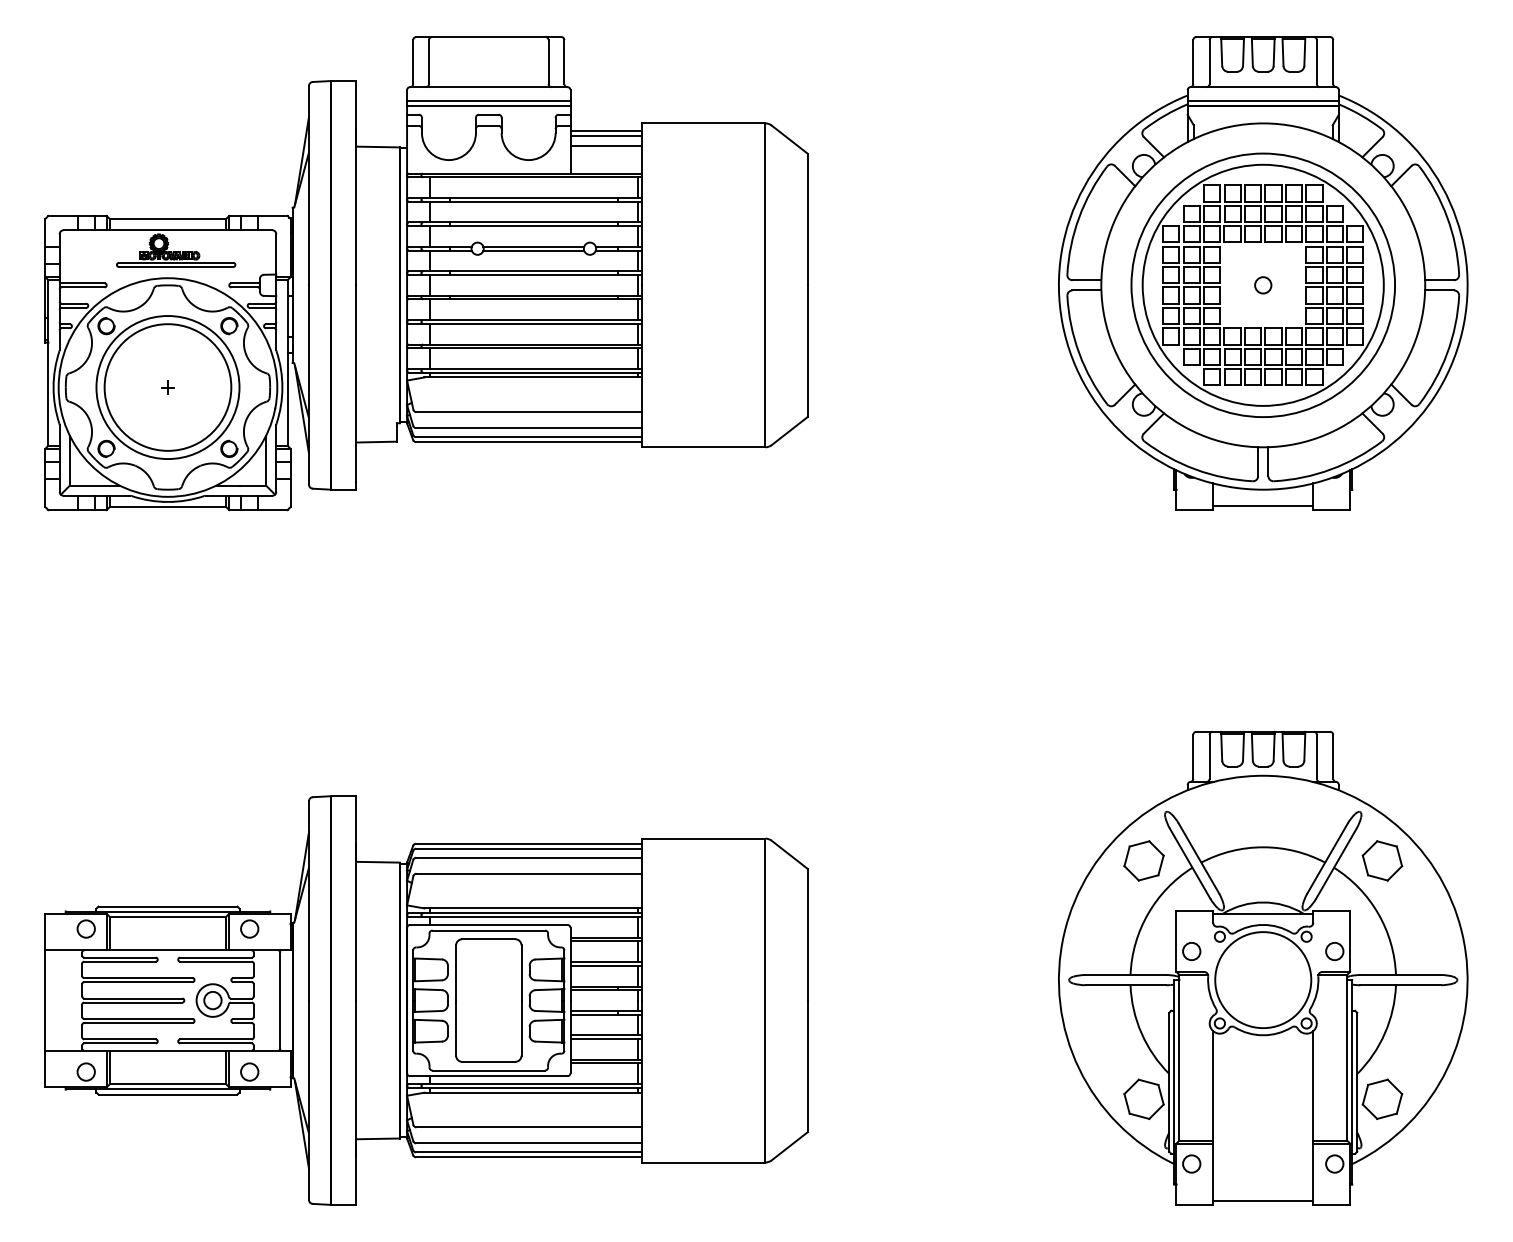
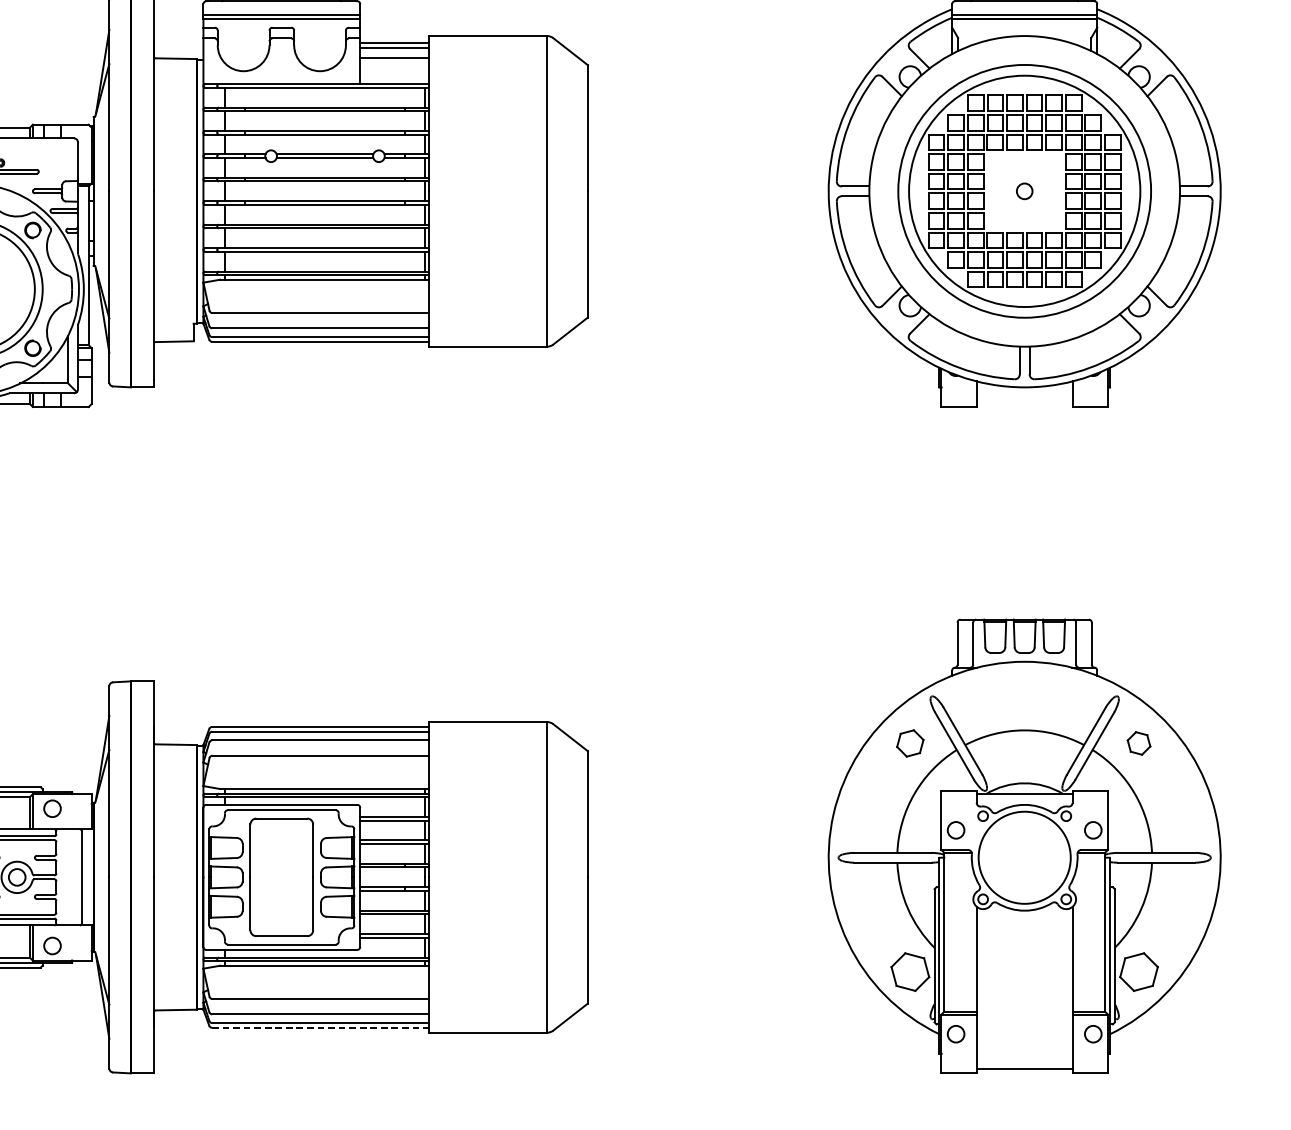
line: (1263, 505) -> (1024, 402), removed
part: (1143, 860) -> (909, 743), size x0.7
part: (1382, 860) -> (1139, 743), size x0.6
line: (529, 1157) -> (320, 1027), solid -> dashed

